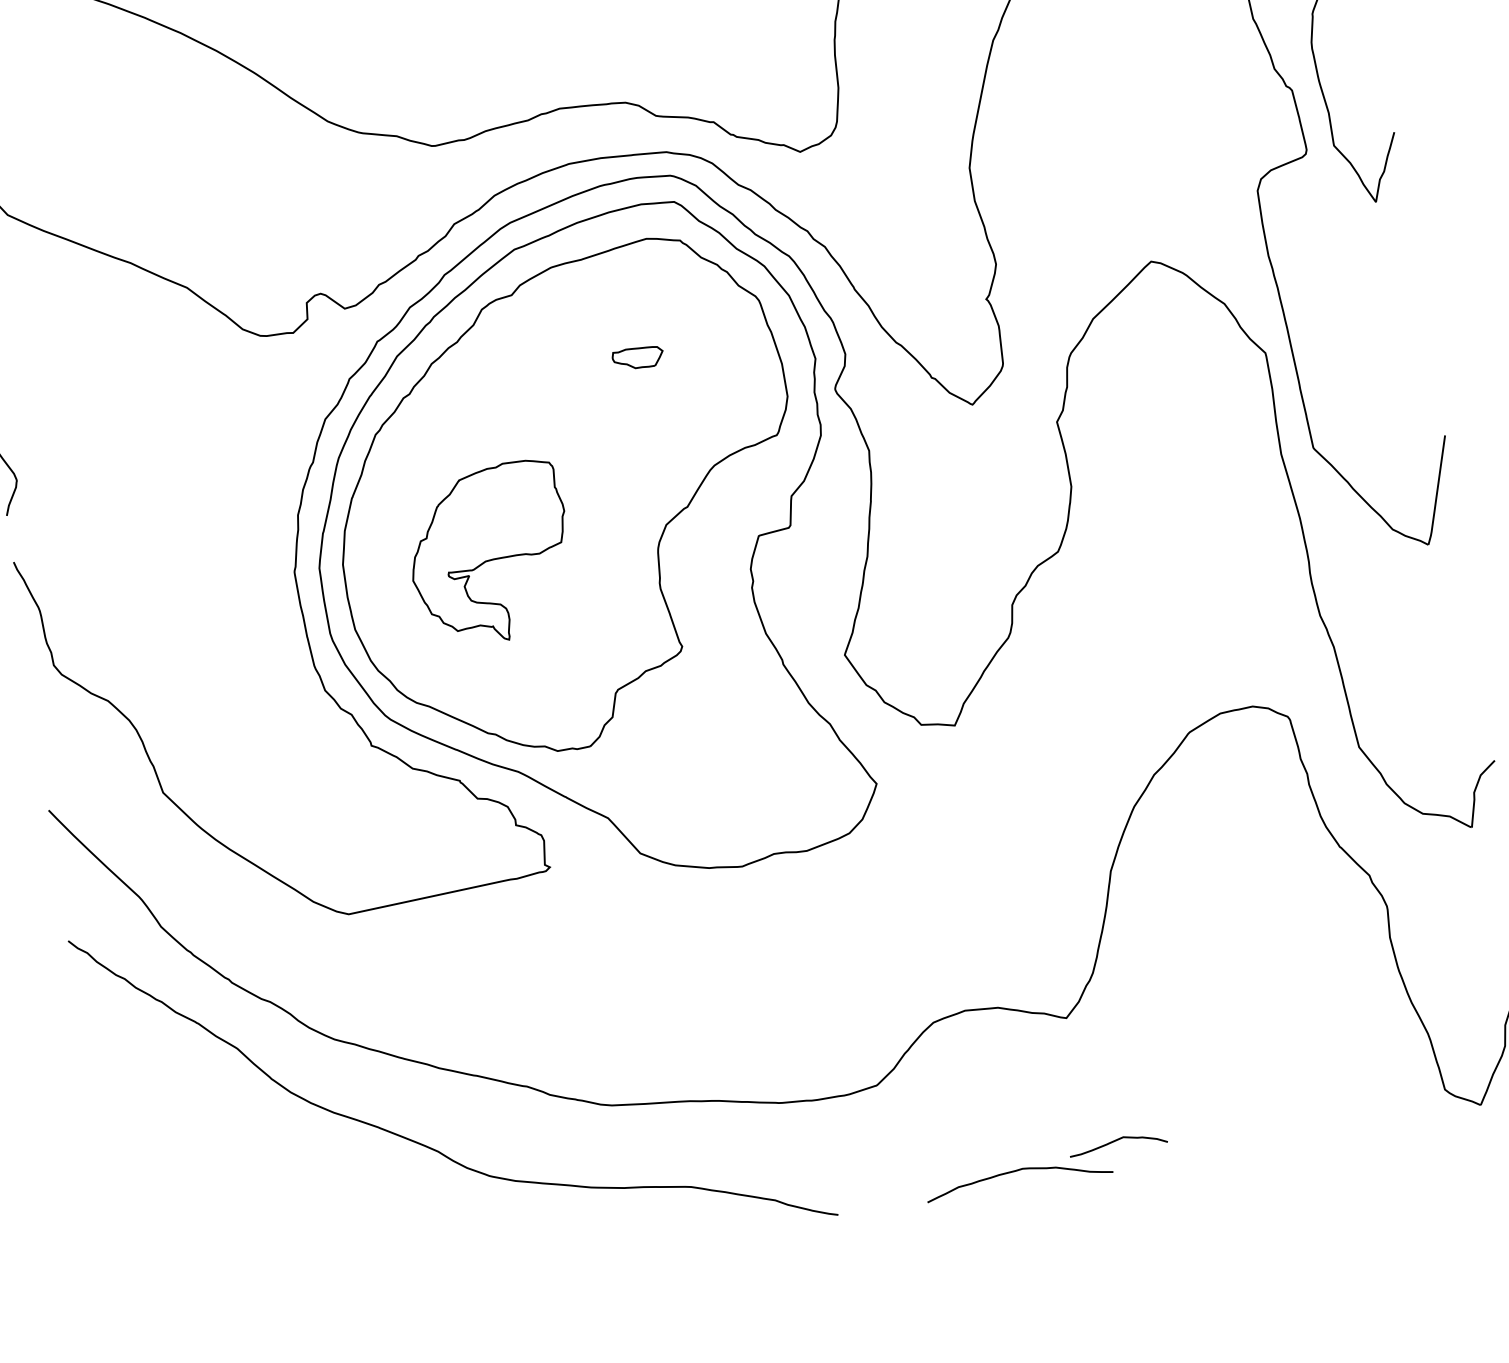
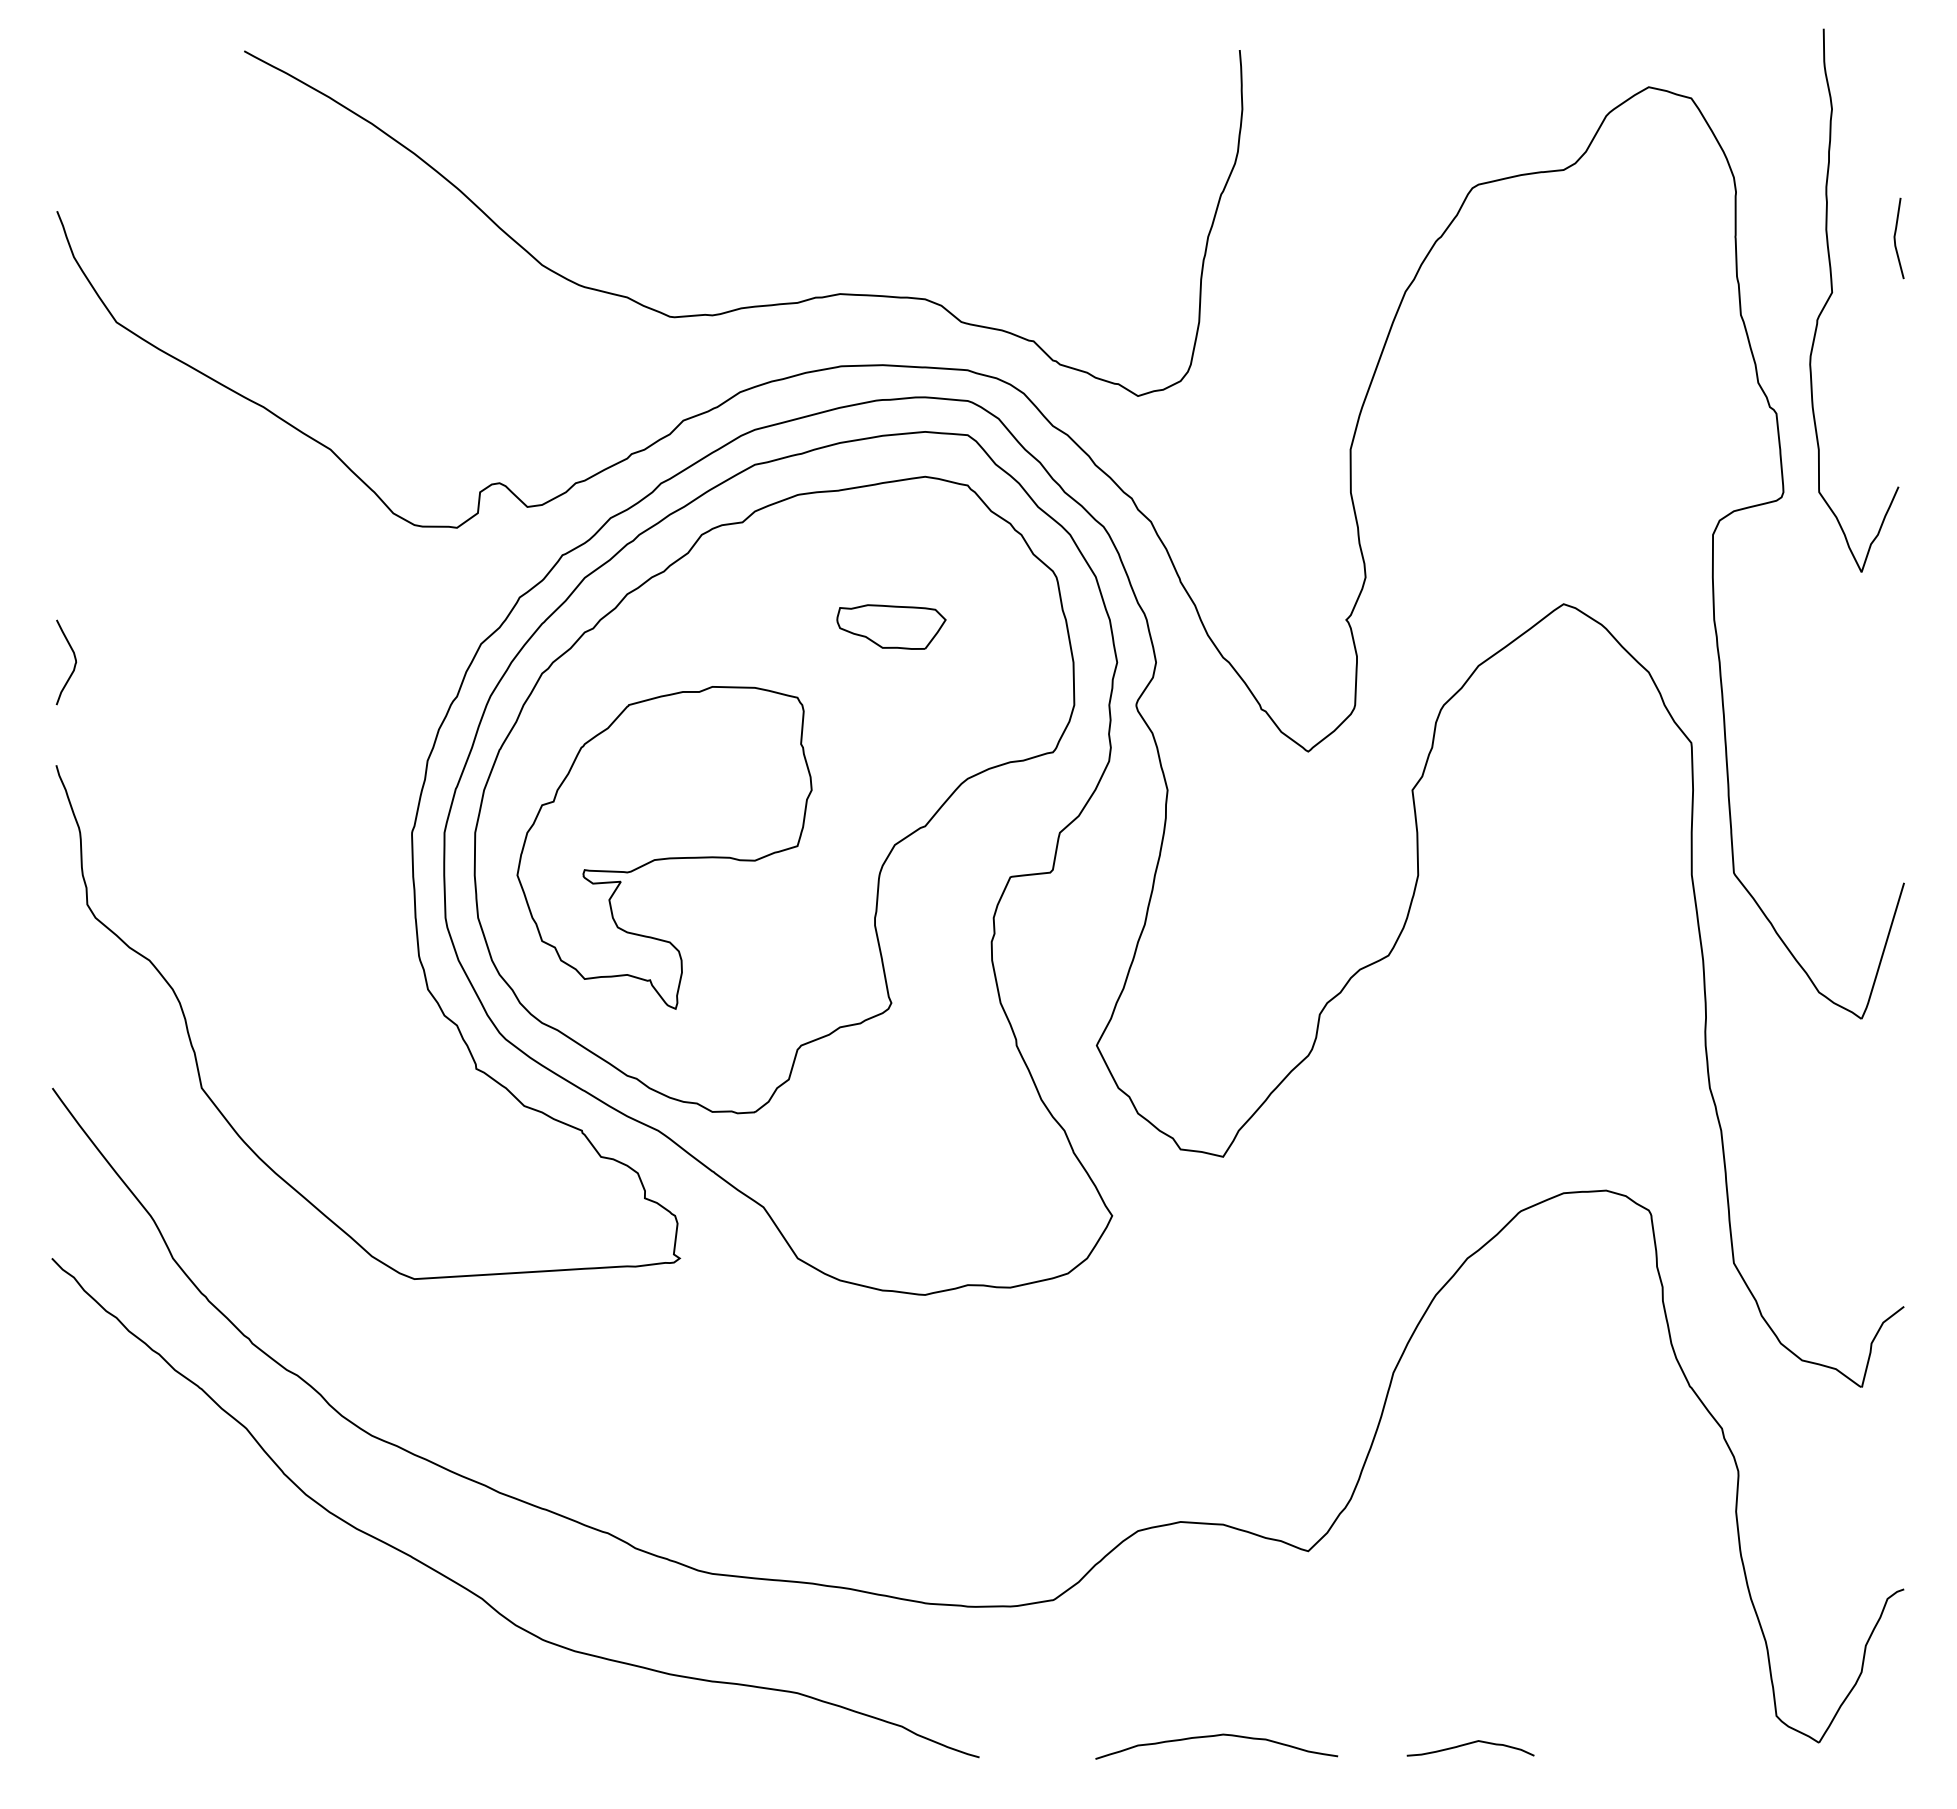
part: (638, 357) -> (891, 626), size x1.67
part: (489, 553) -> (664, 847), size x1.43
curve: (1117, 1140) -> (1470, 1744), moved

